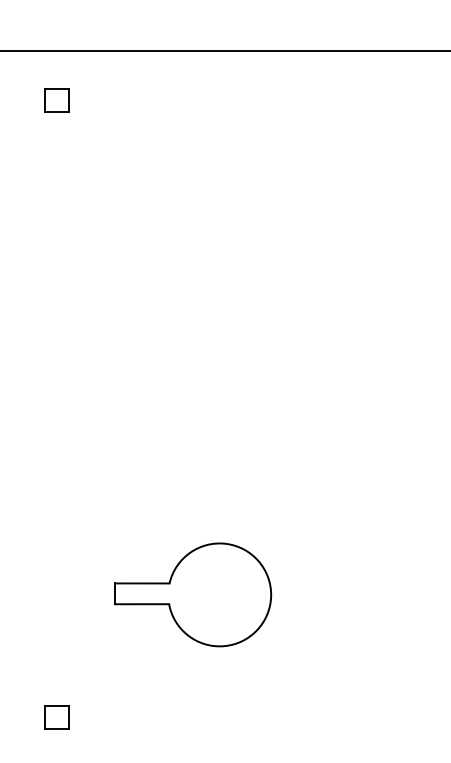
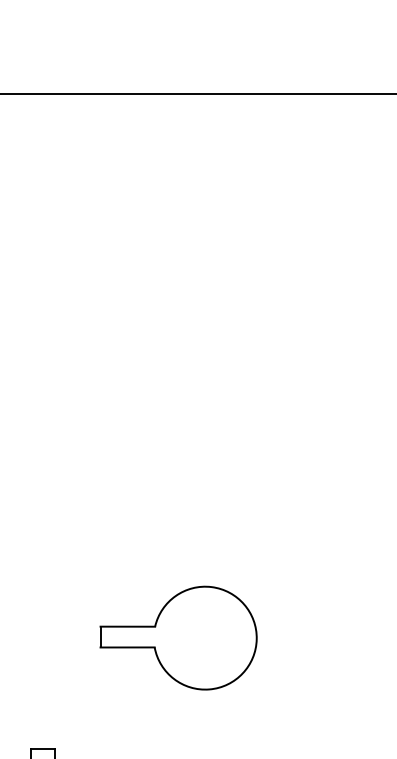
part: (56, 100) -> (42, 143), removed

